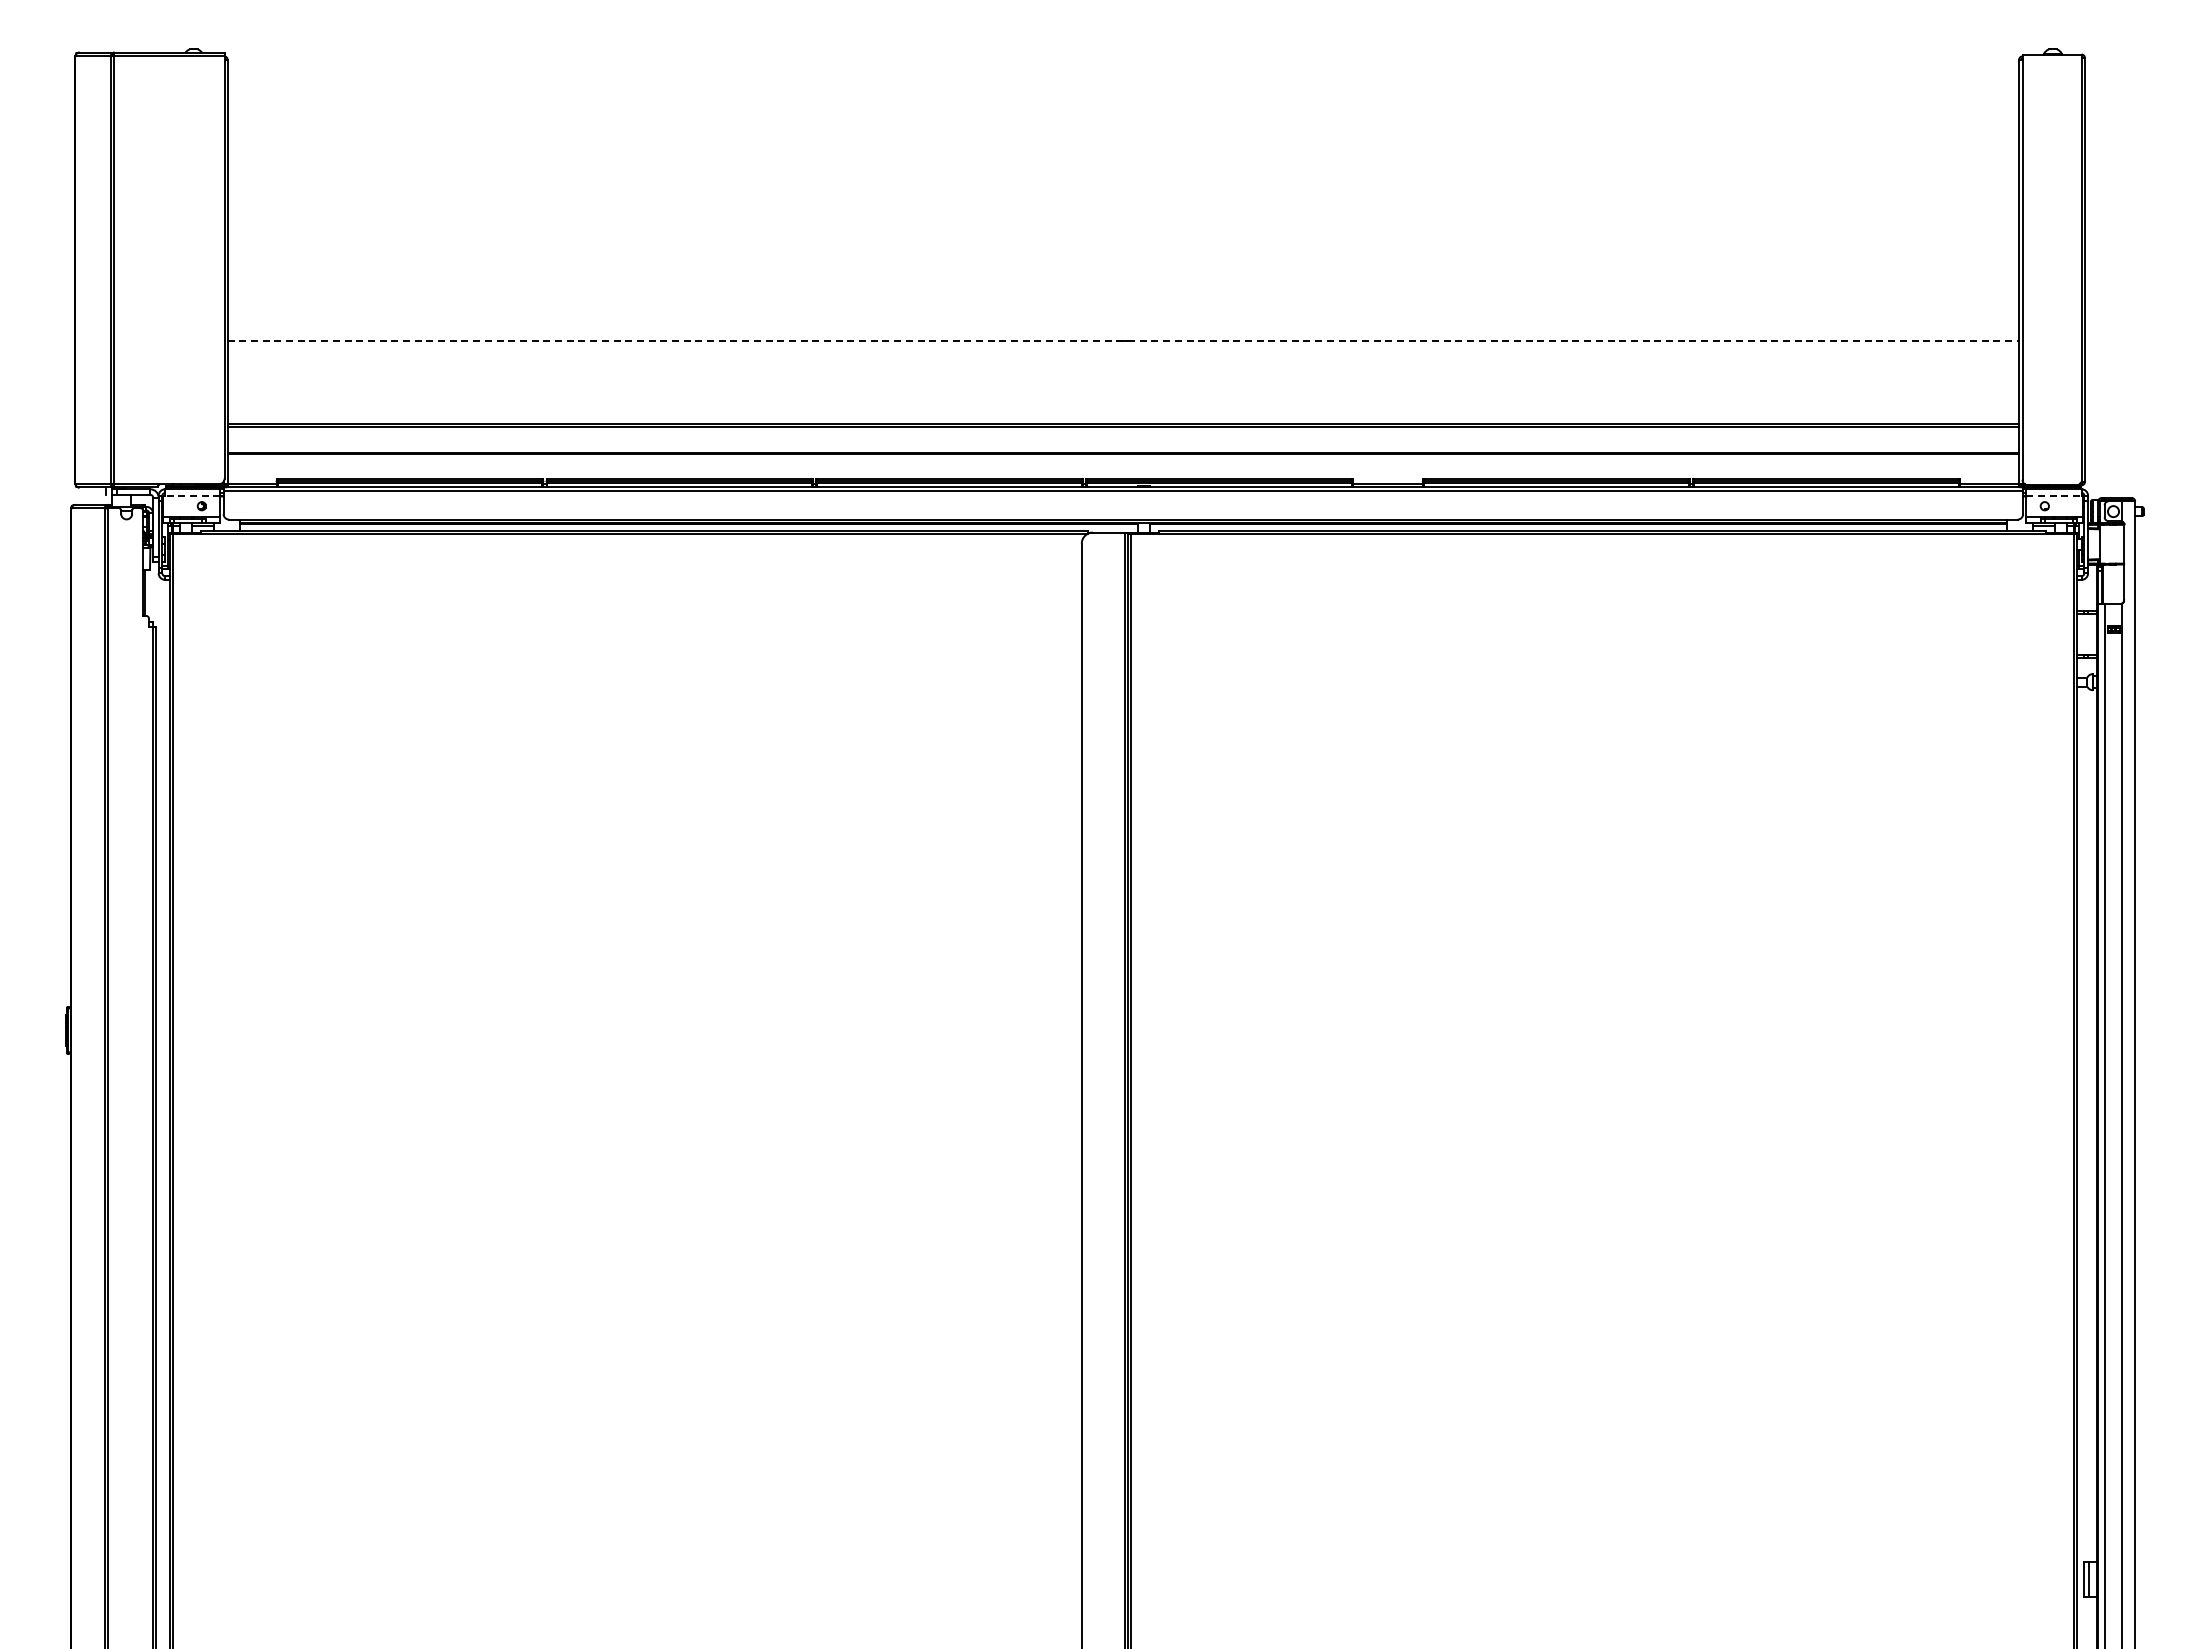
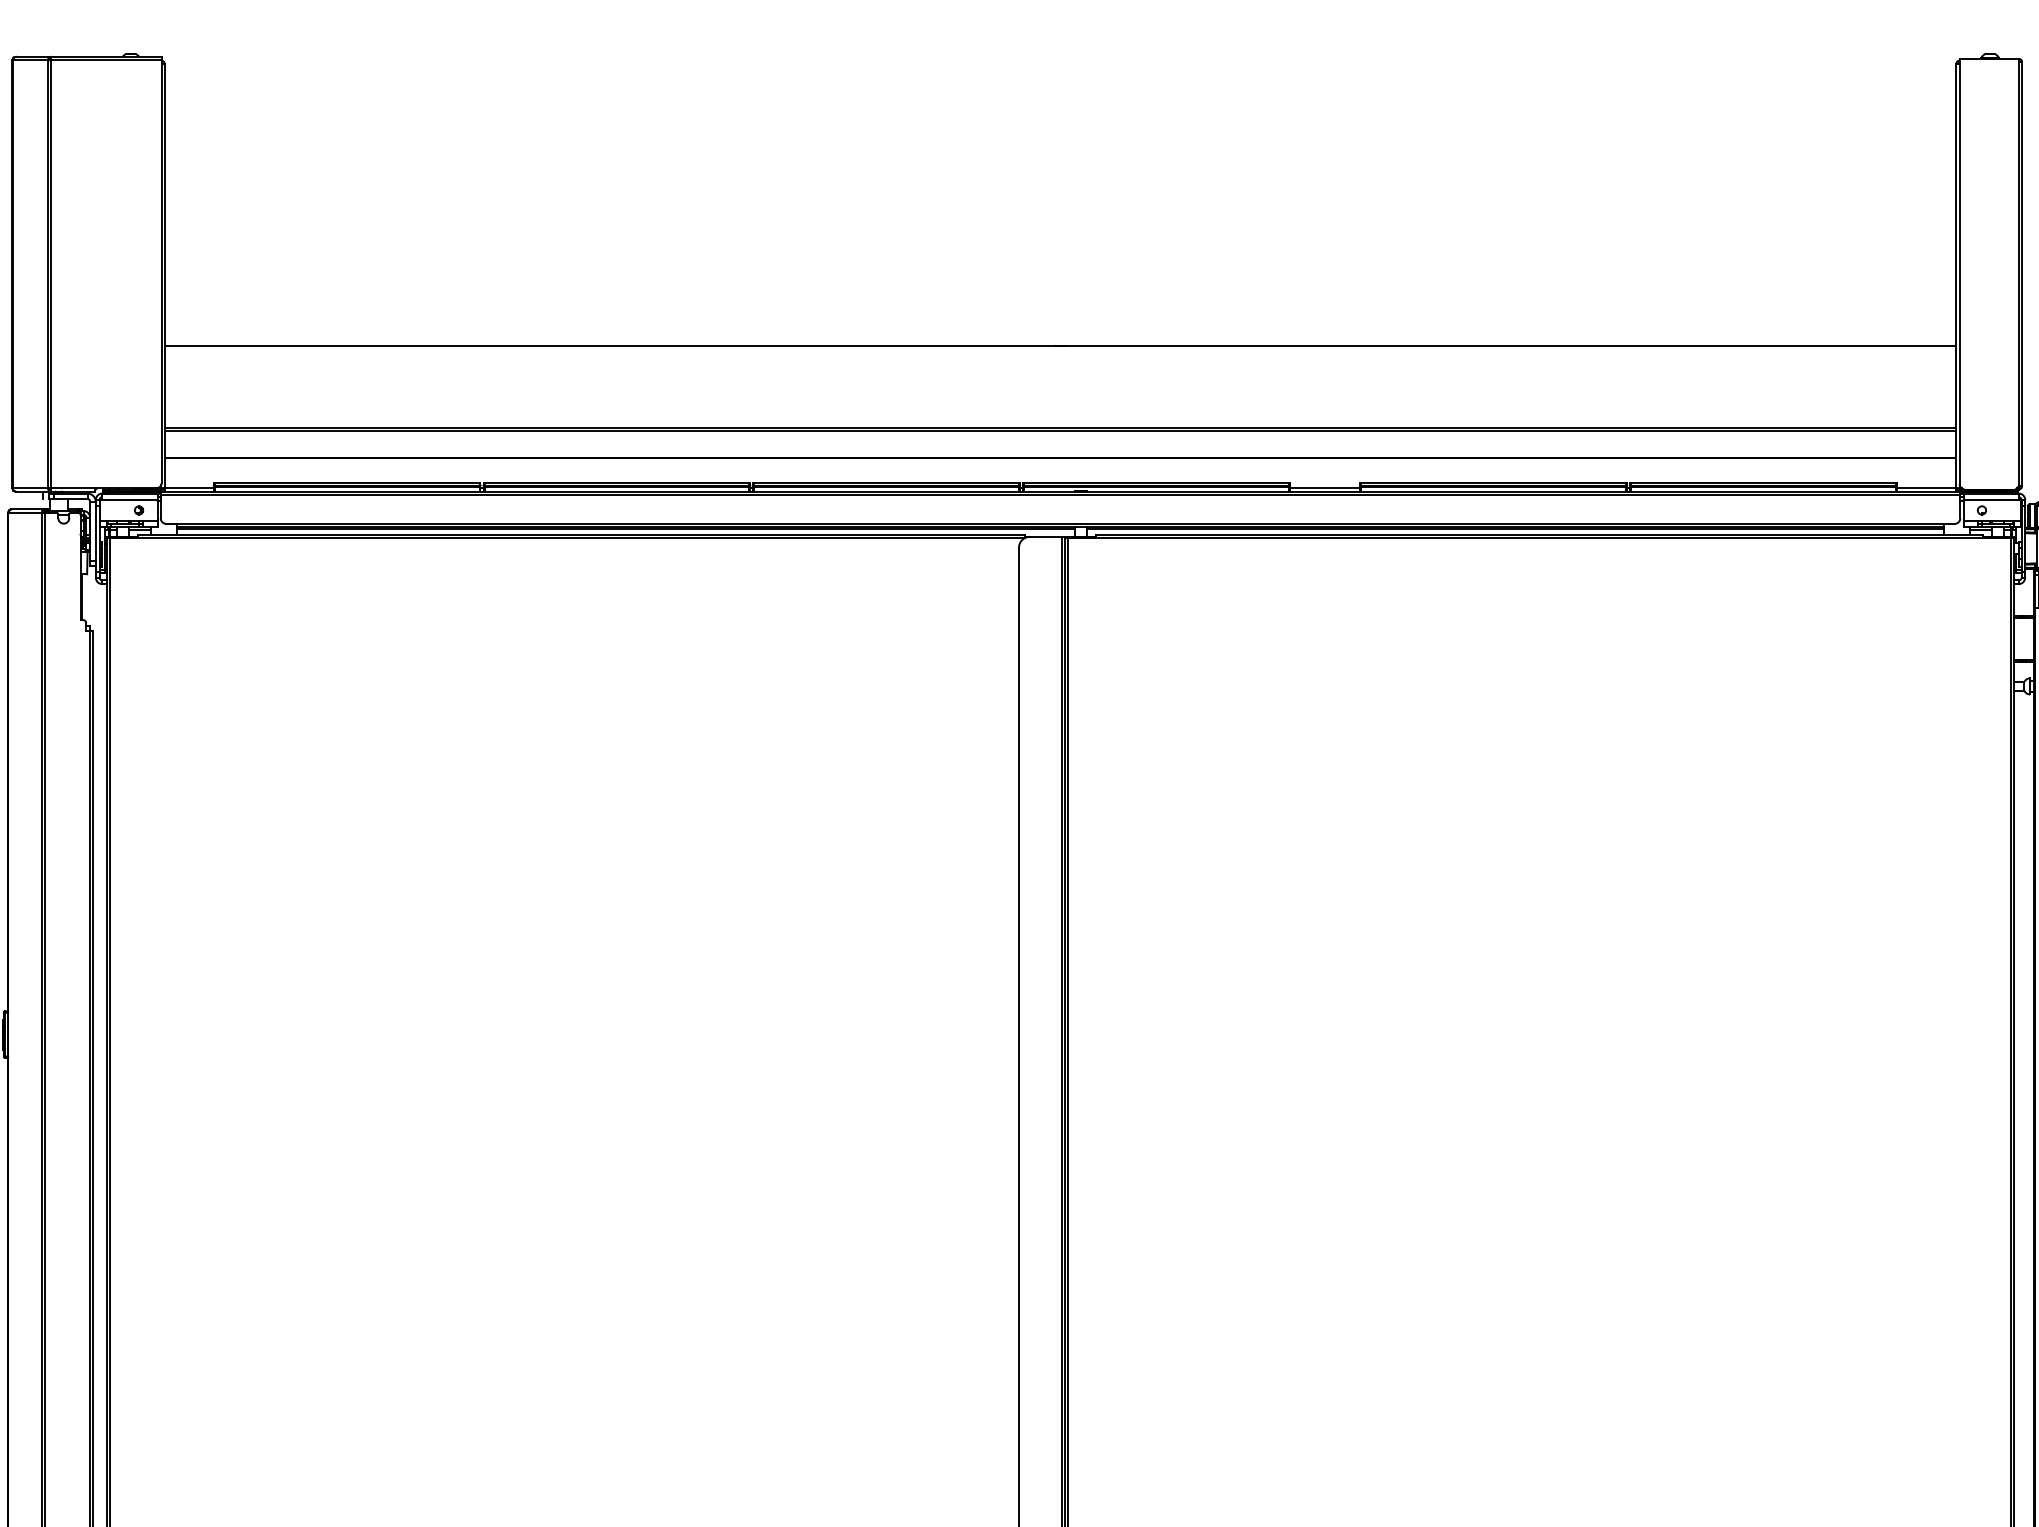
line: (1123, 341) -> (1060, 345), dashed -> solid
line: (192, 495) -> (129, 499), dashed -> solid
line: (2053, 495) -> (1990, 499), dashed -> solid

